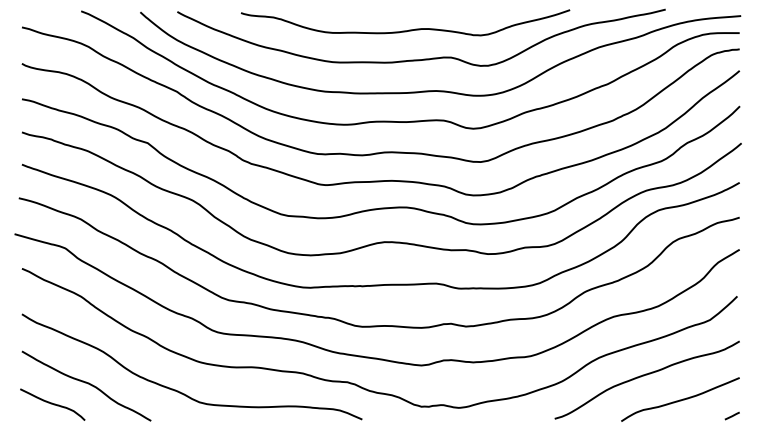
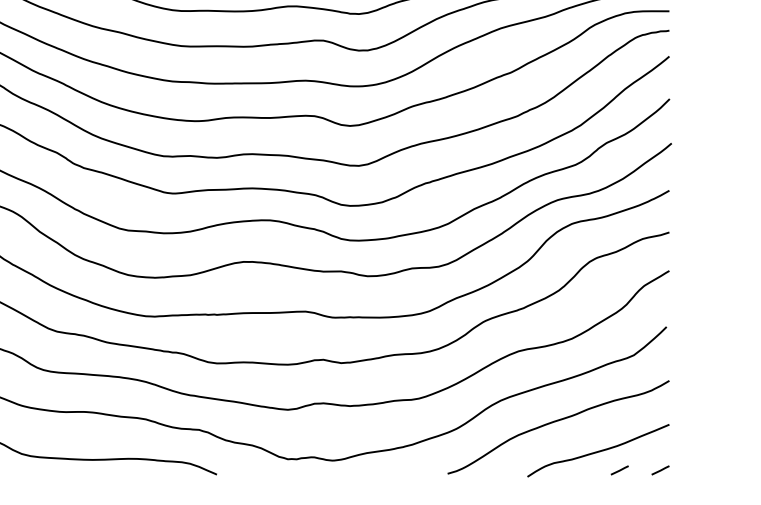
line: (697, 415) -> (618, 469), added

